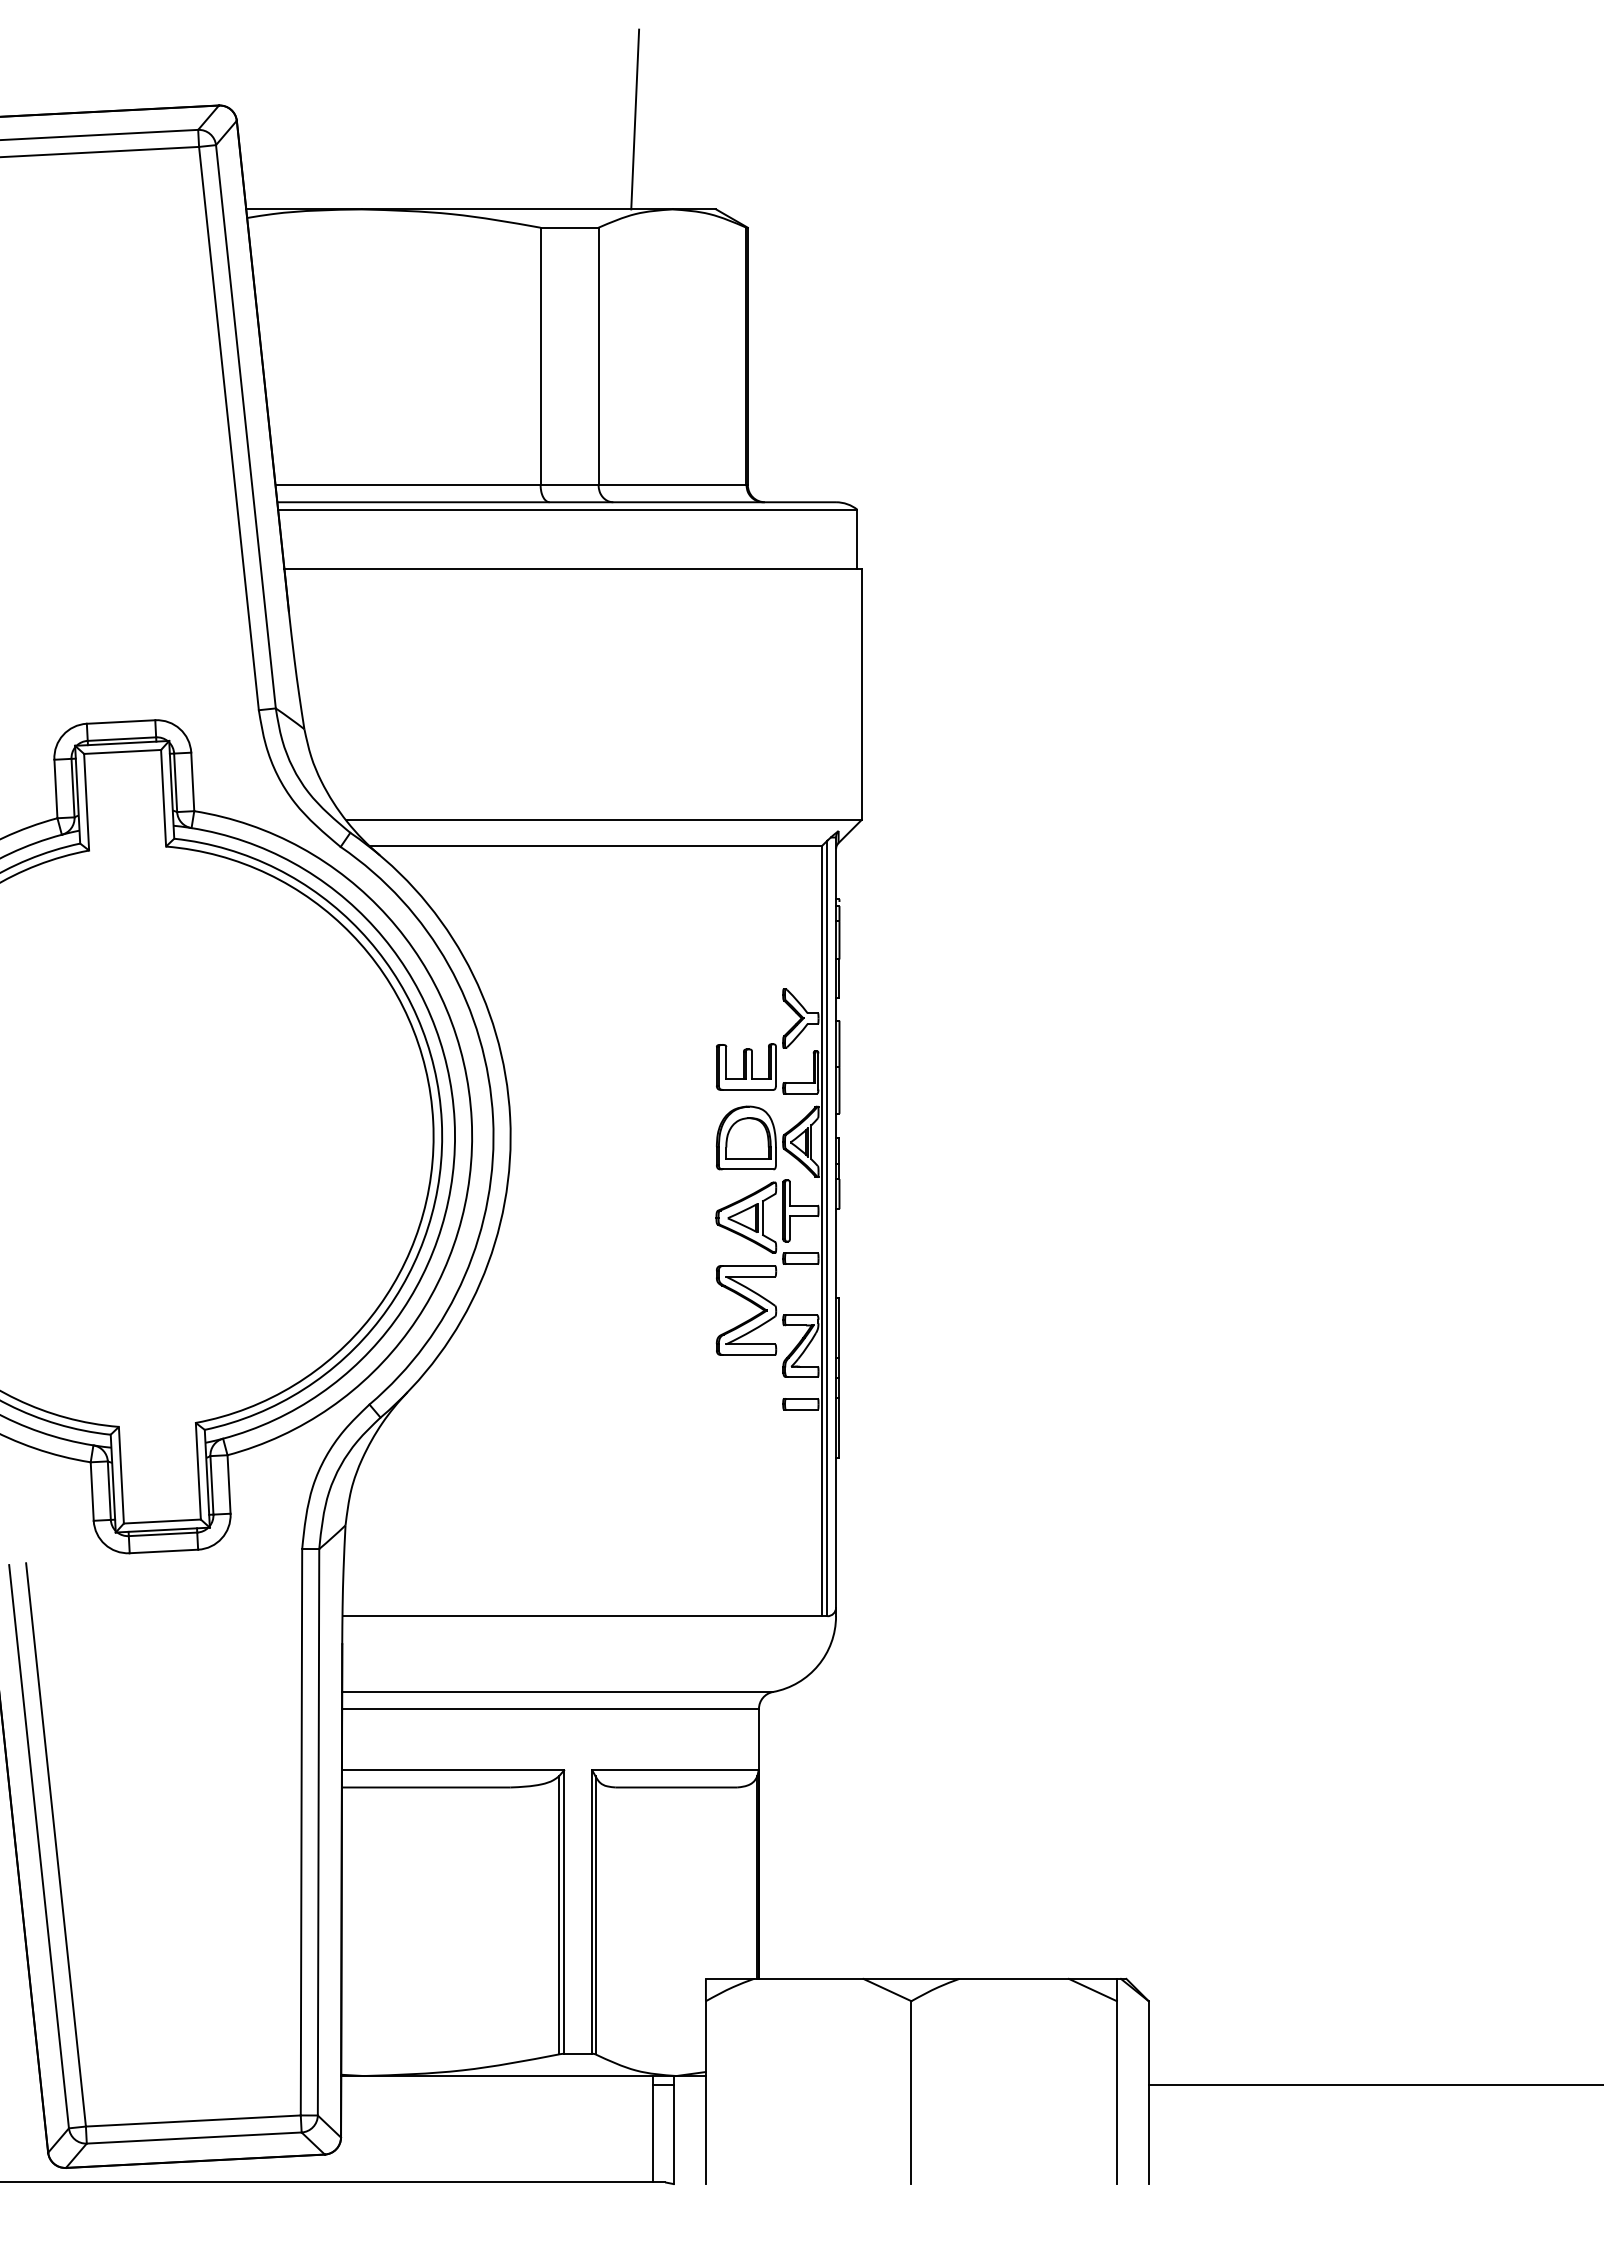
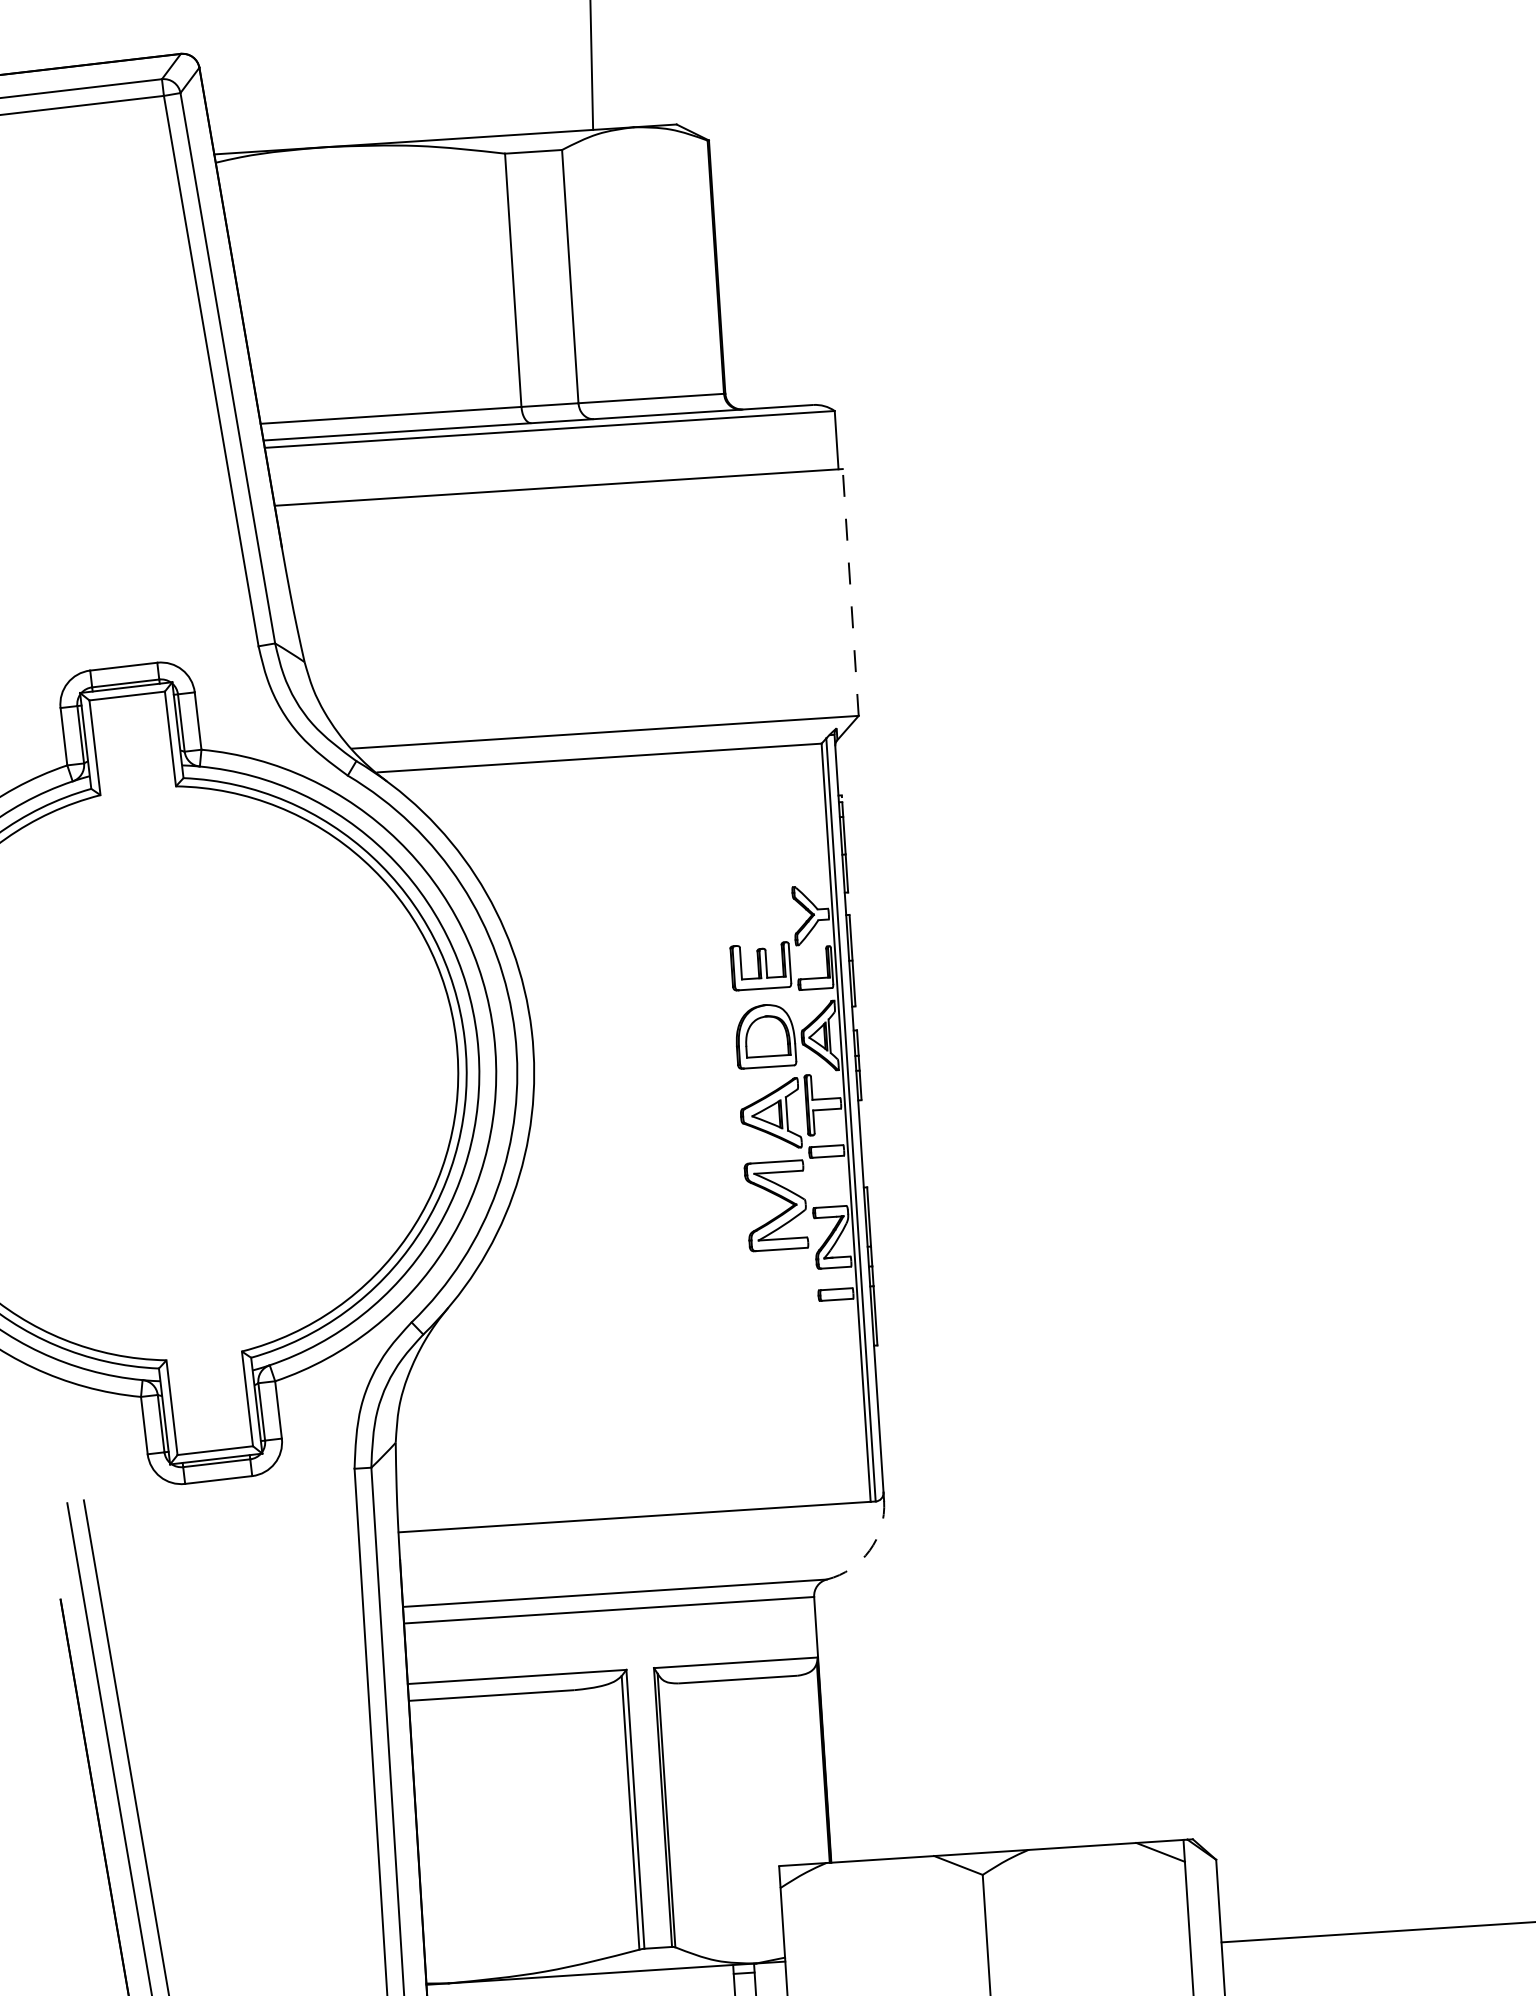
line: (861, 694) -> (850, 592), solid -> dashed
arc: (818, 1665) -> (869, 1550), solid -> dashed

